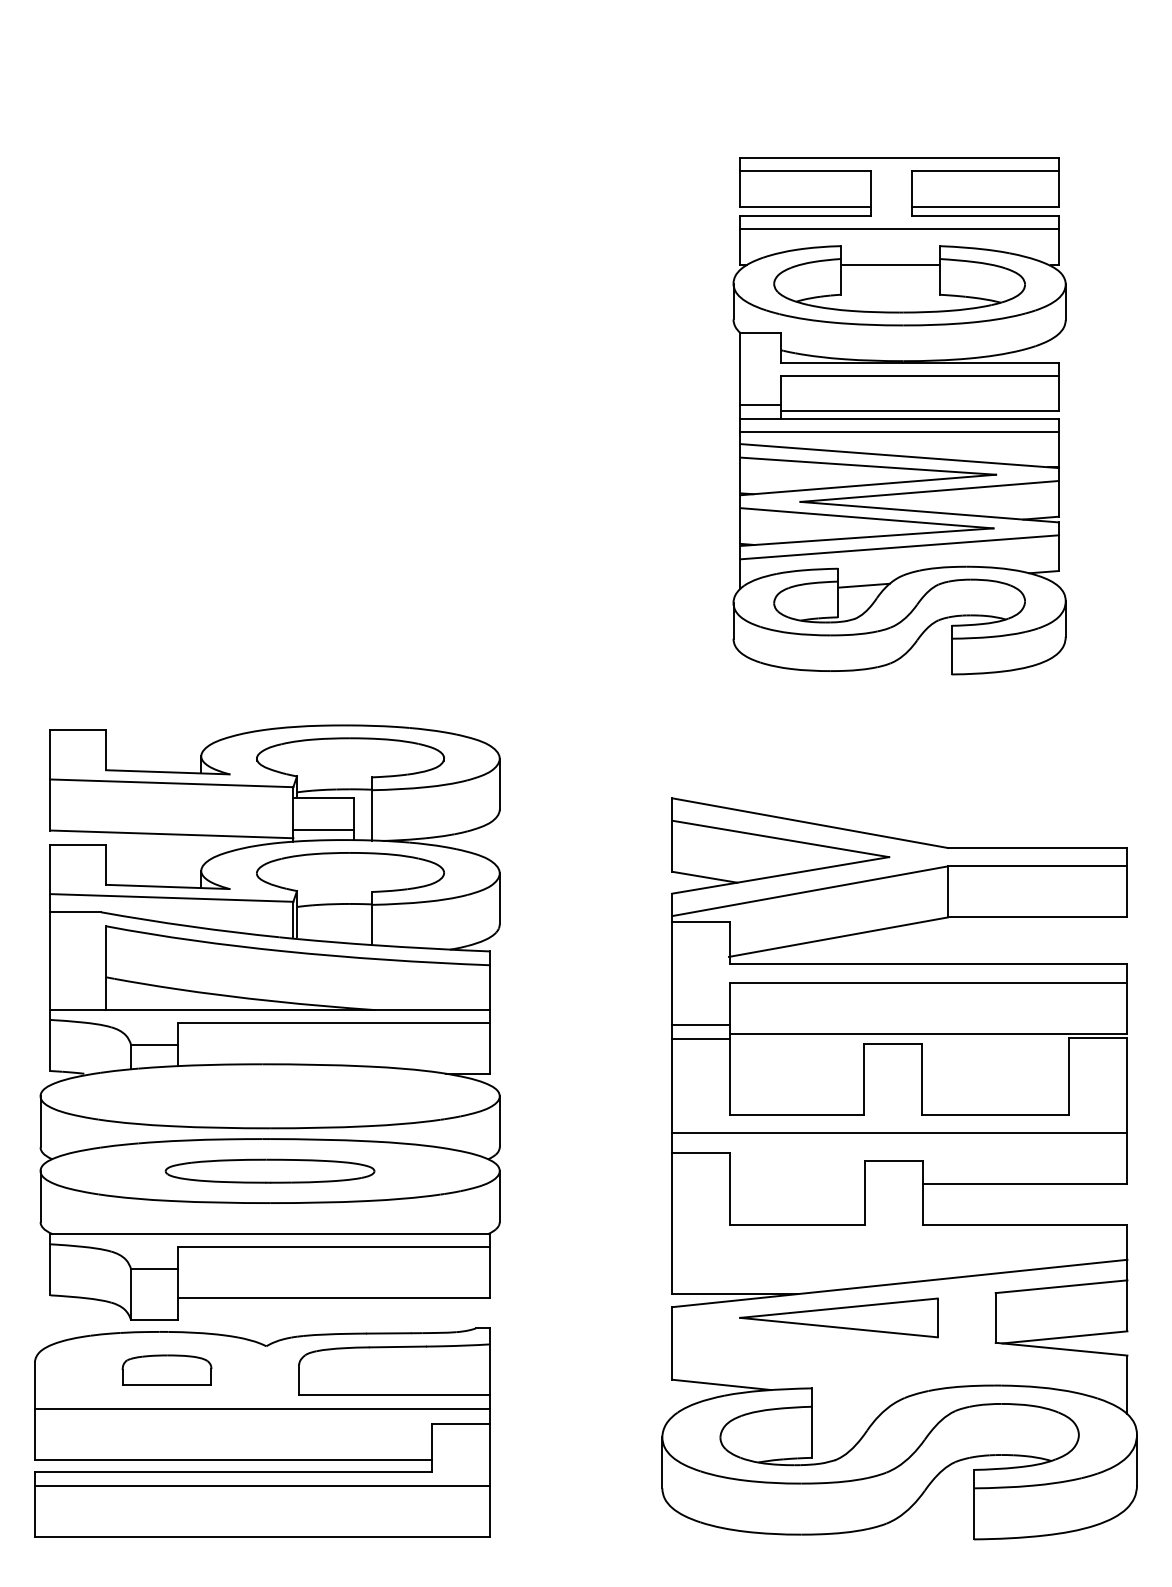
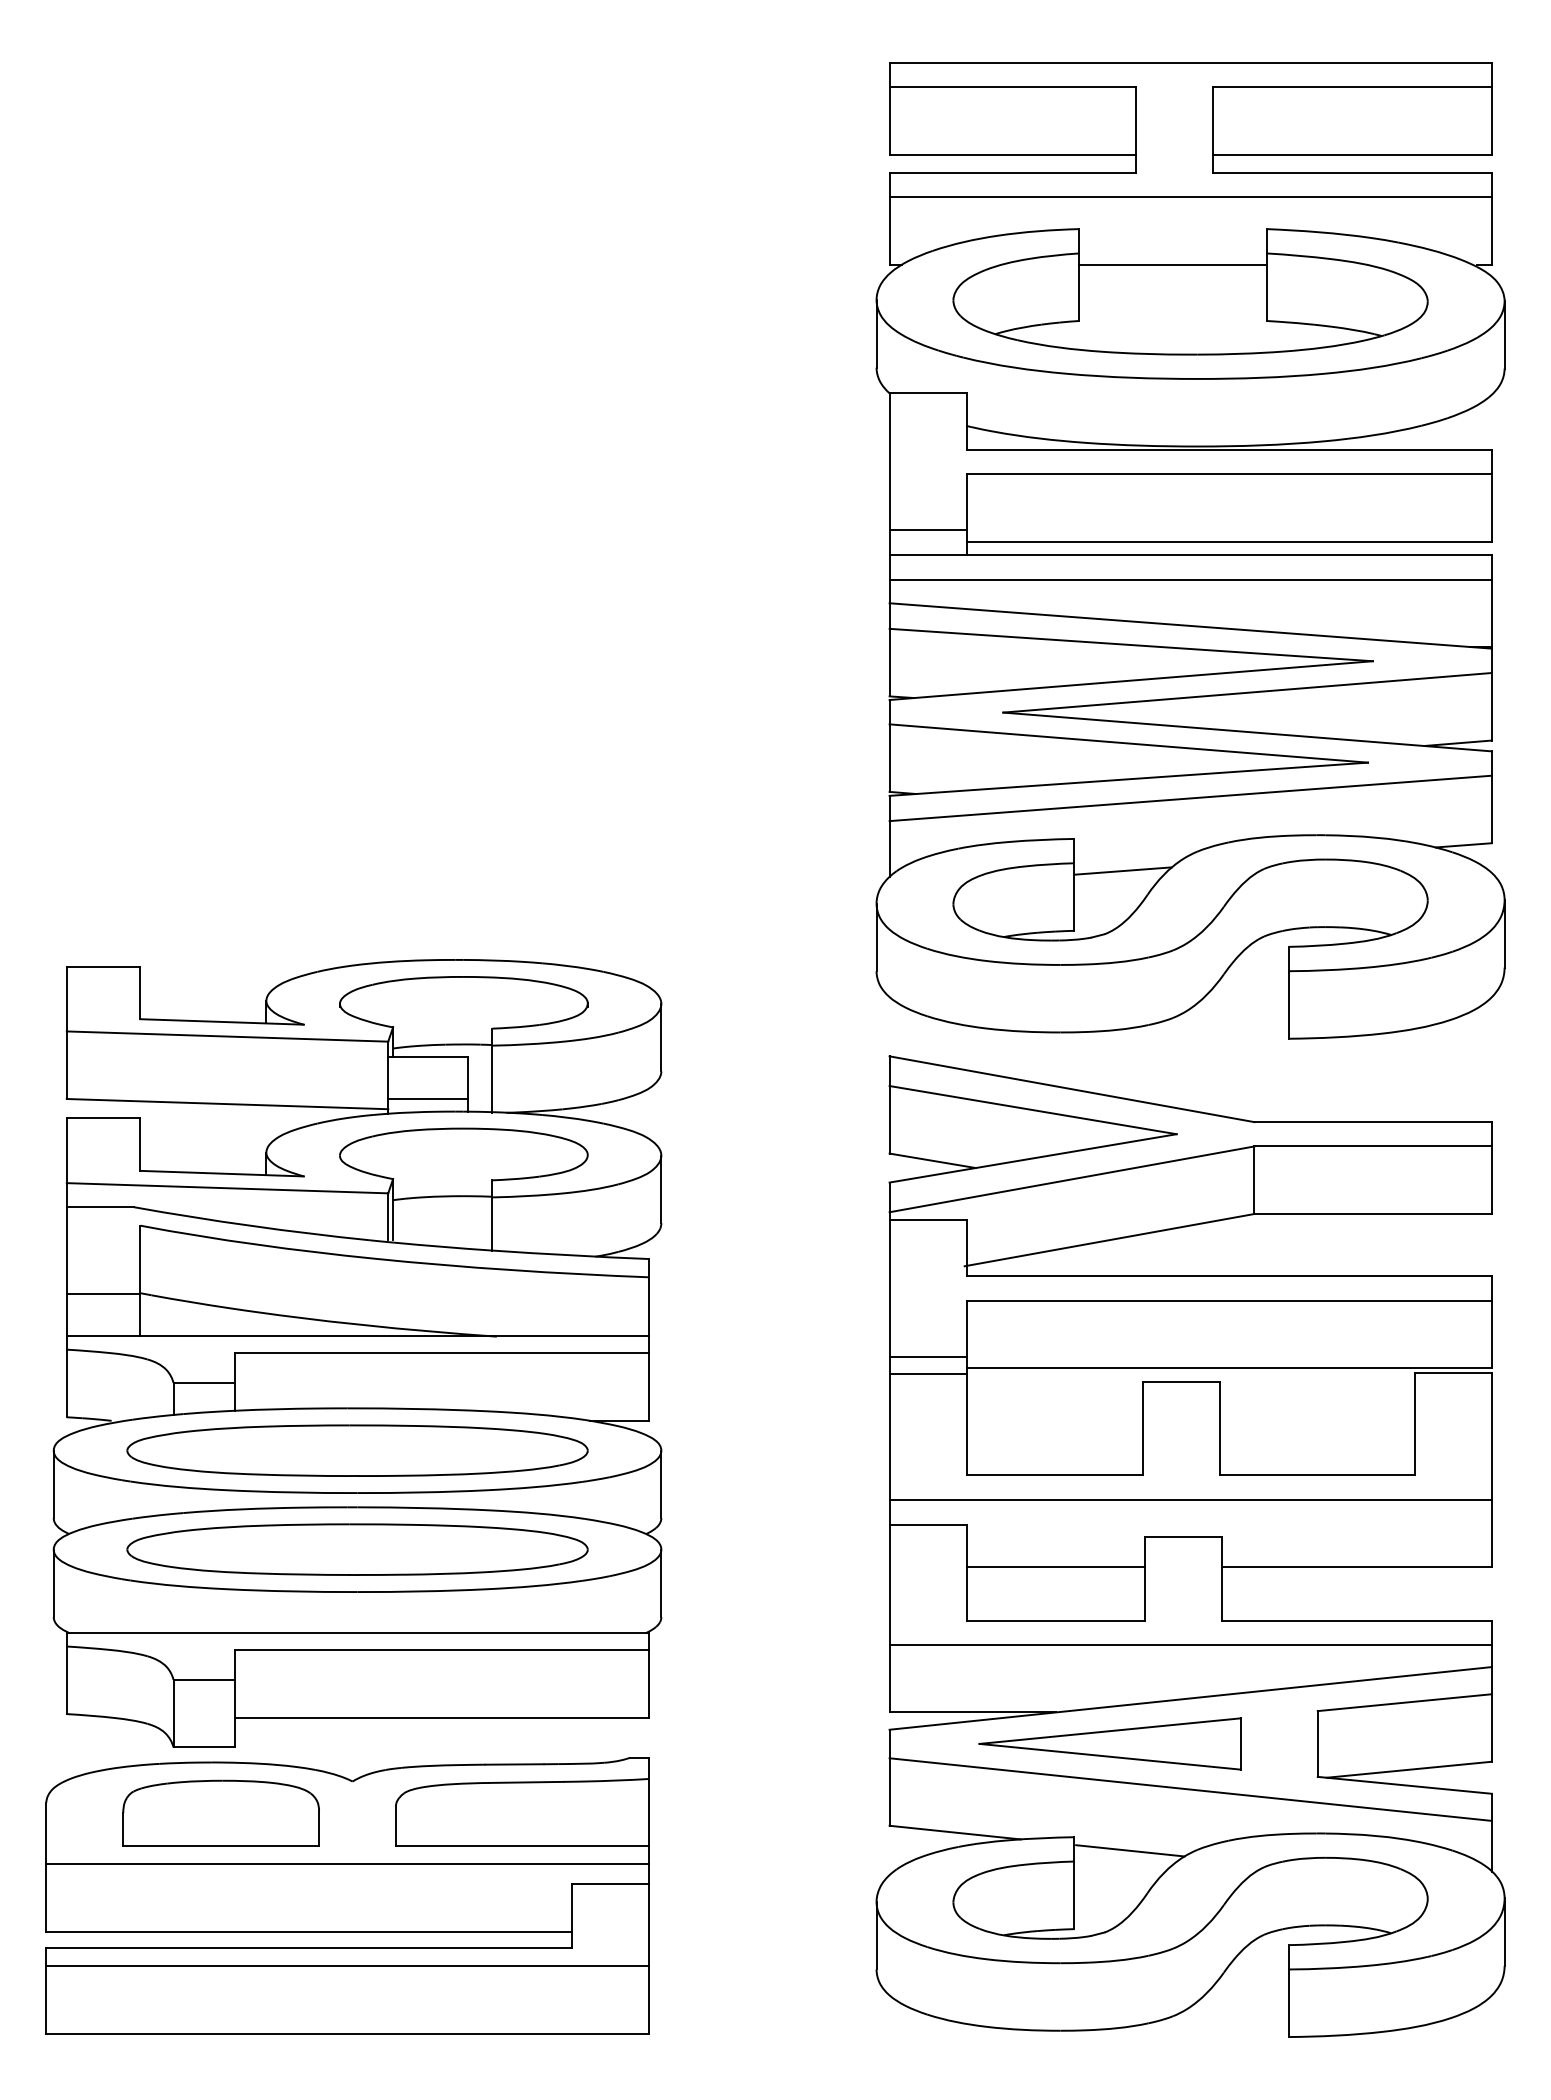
part: (899, 416) -> (1190, 551), size x1.43
line: (78, 977) -> (103, 1293), added
part: (269, 1096) -> (356, 1450), added
part: (269, 1171) -> (356, 1550), size x1.67
line: (797, 1184) -> (1055, 1567), added
line: (899, 1243) -> (1190, 1645), added
line: (899, 1352) -> (1190, 1789), added
part: (166, 1369) -> (220, 1812), size x1.67
line: (854, 1398) -> (1130, 1850), added

